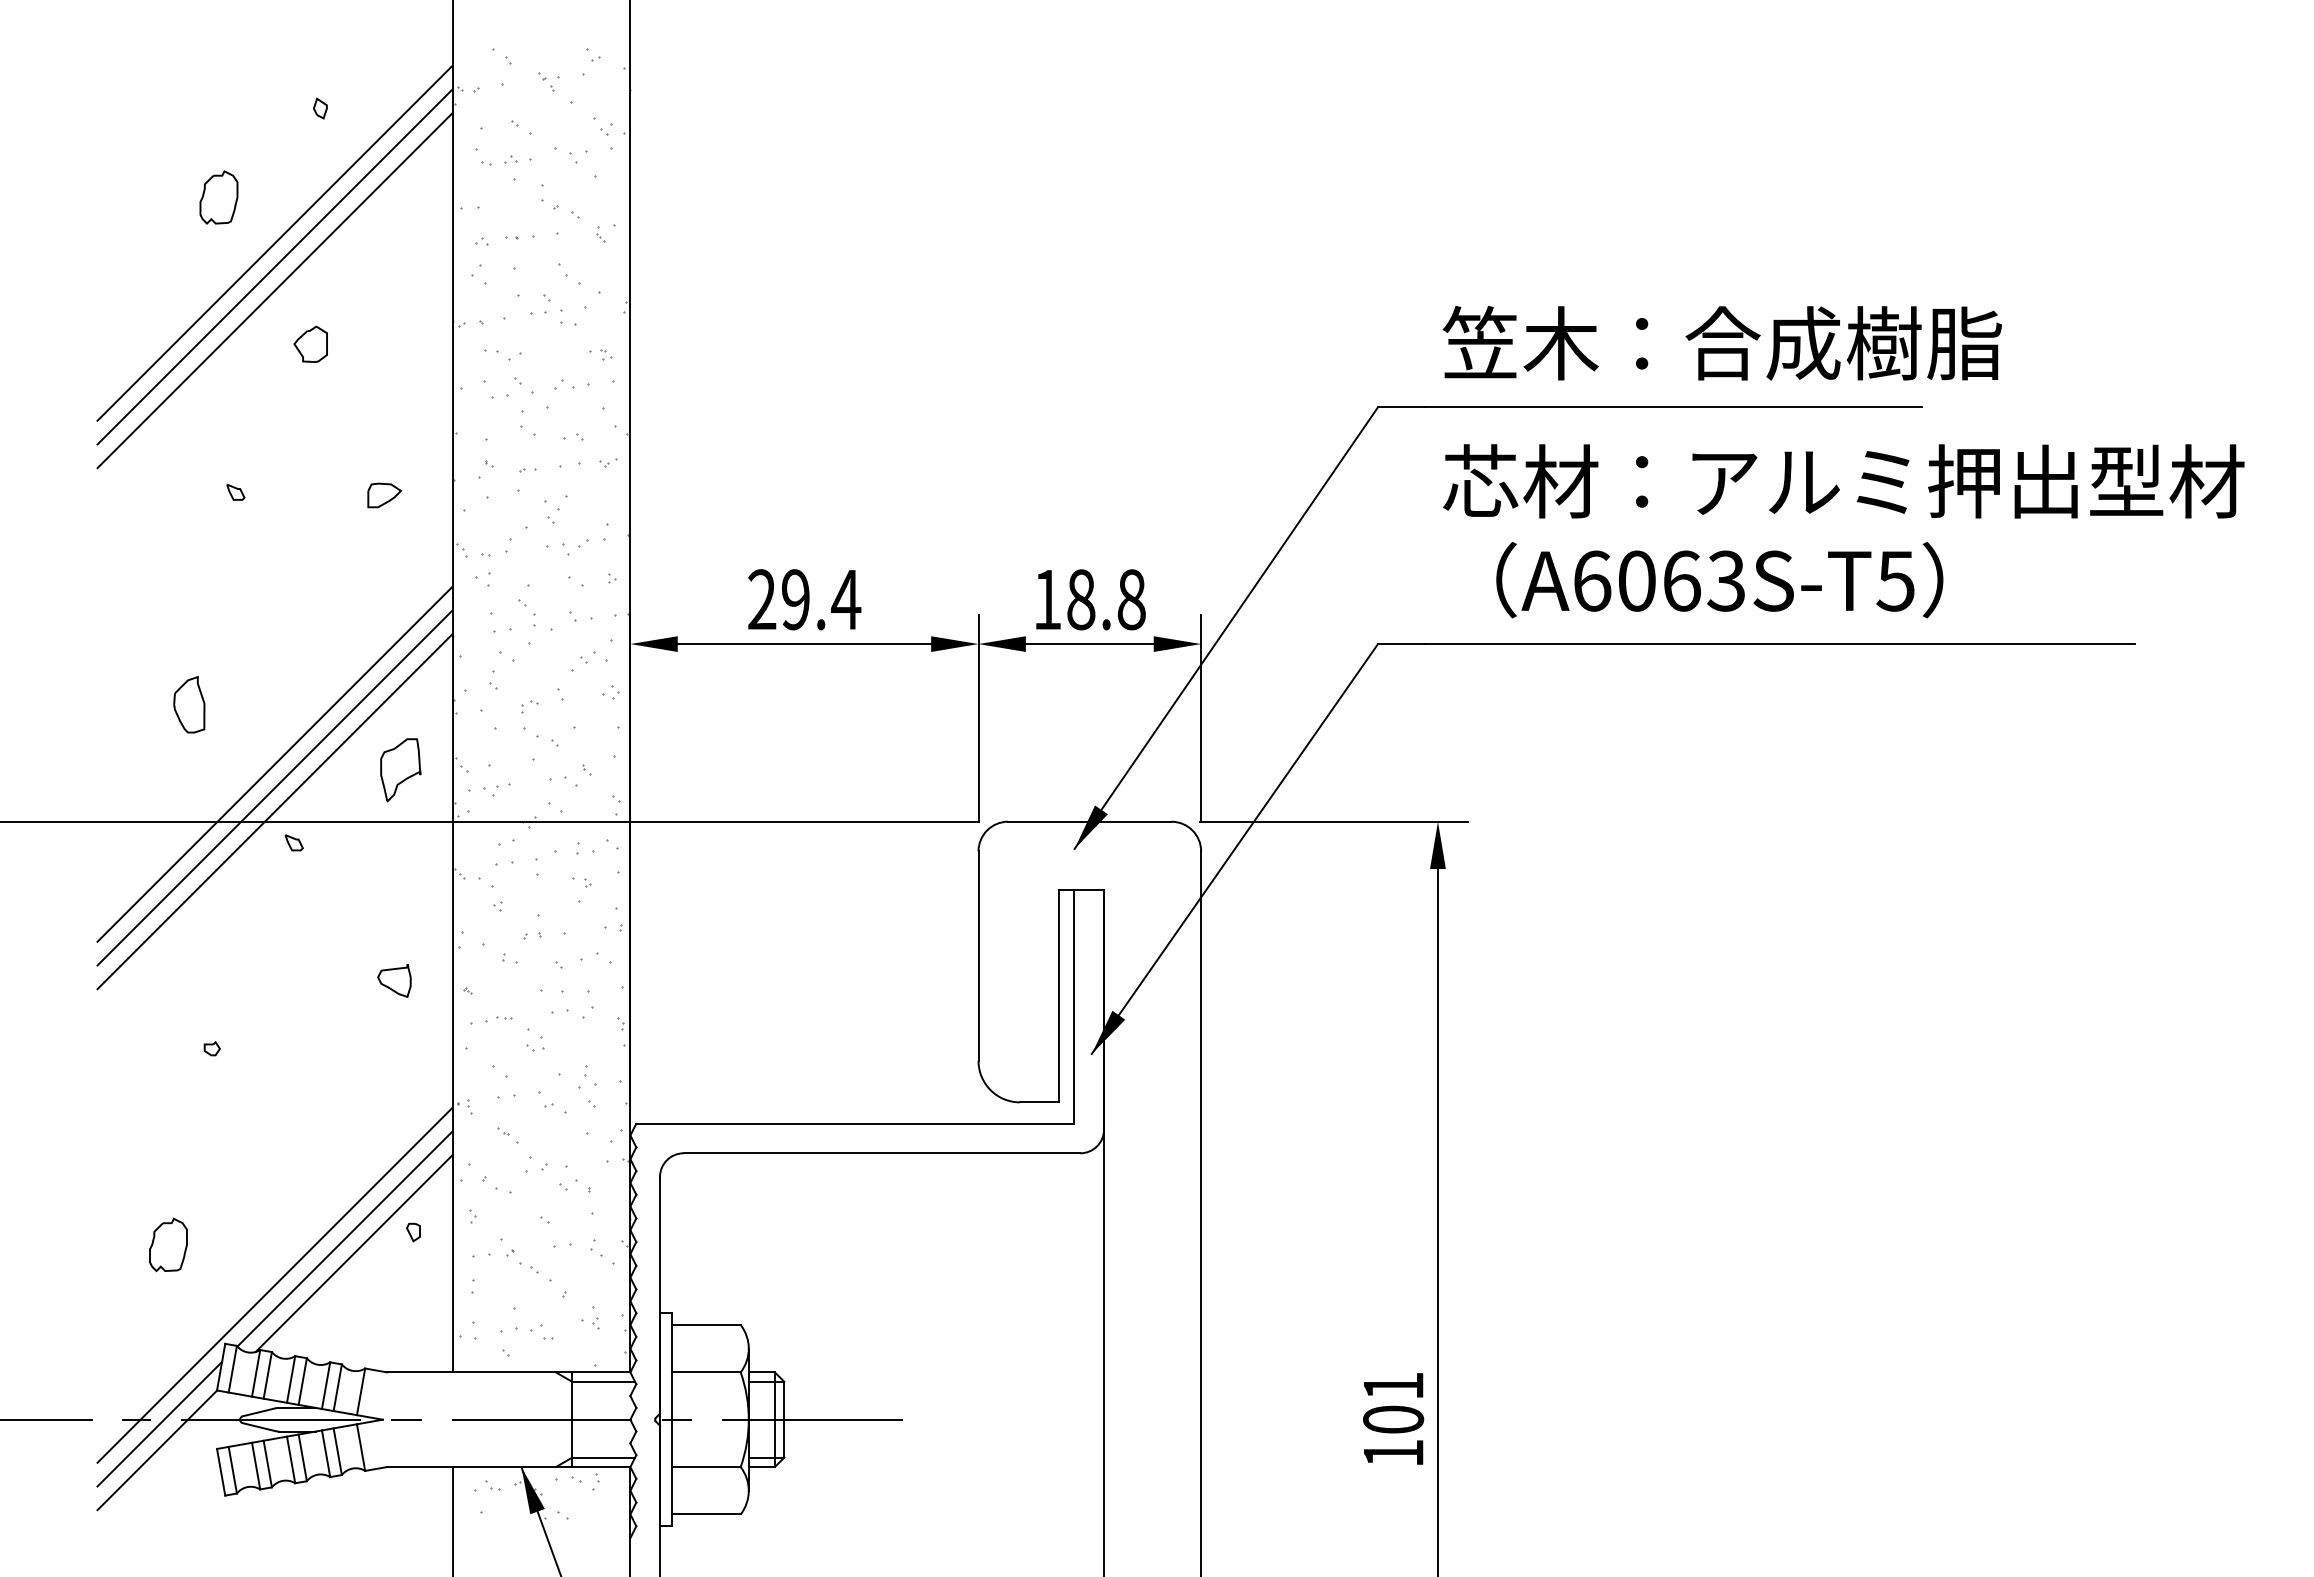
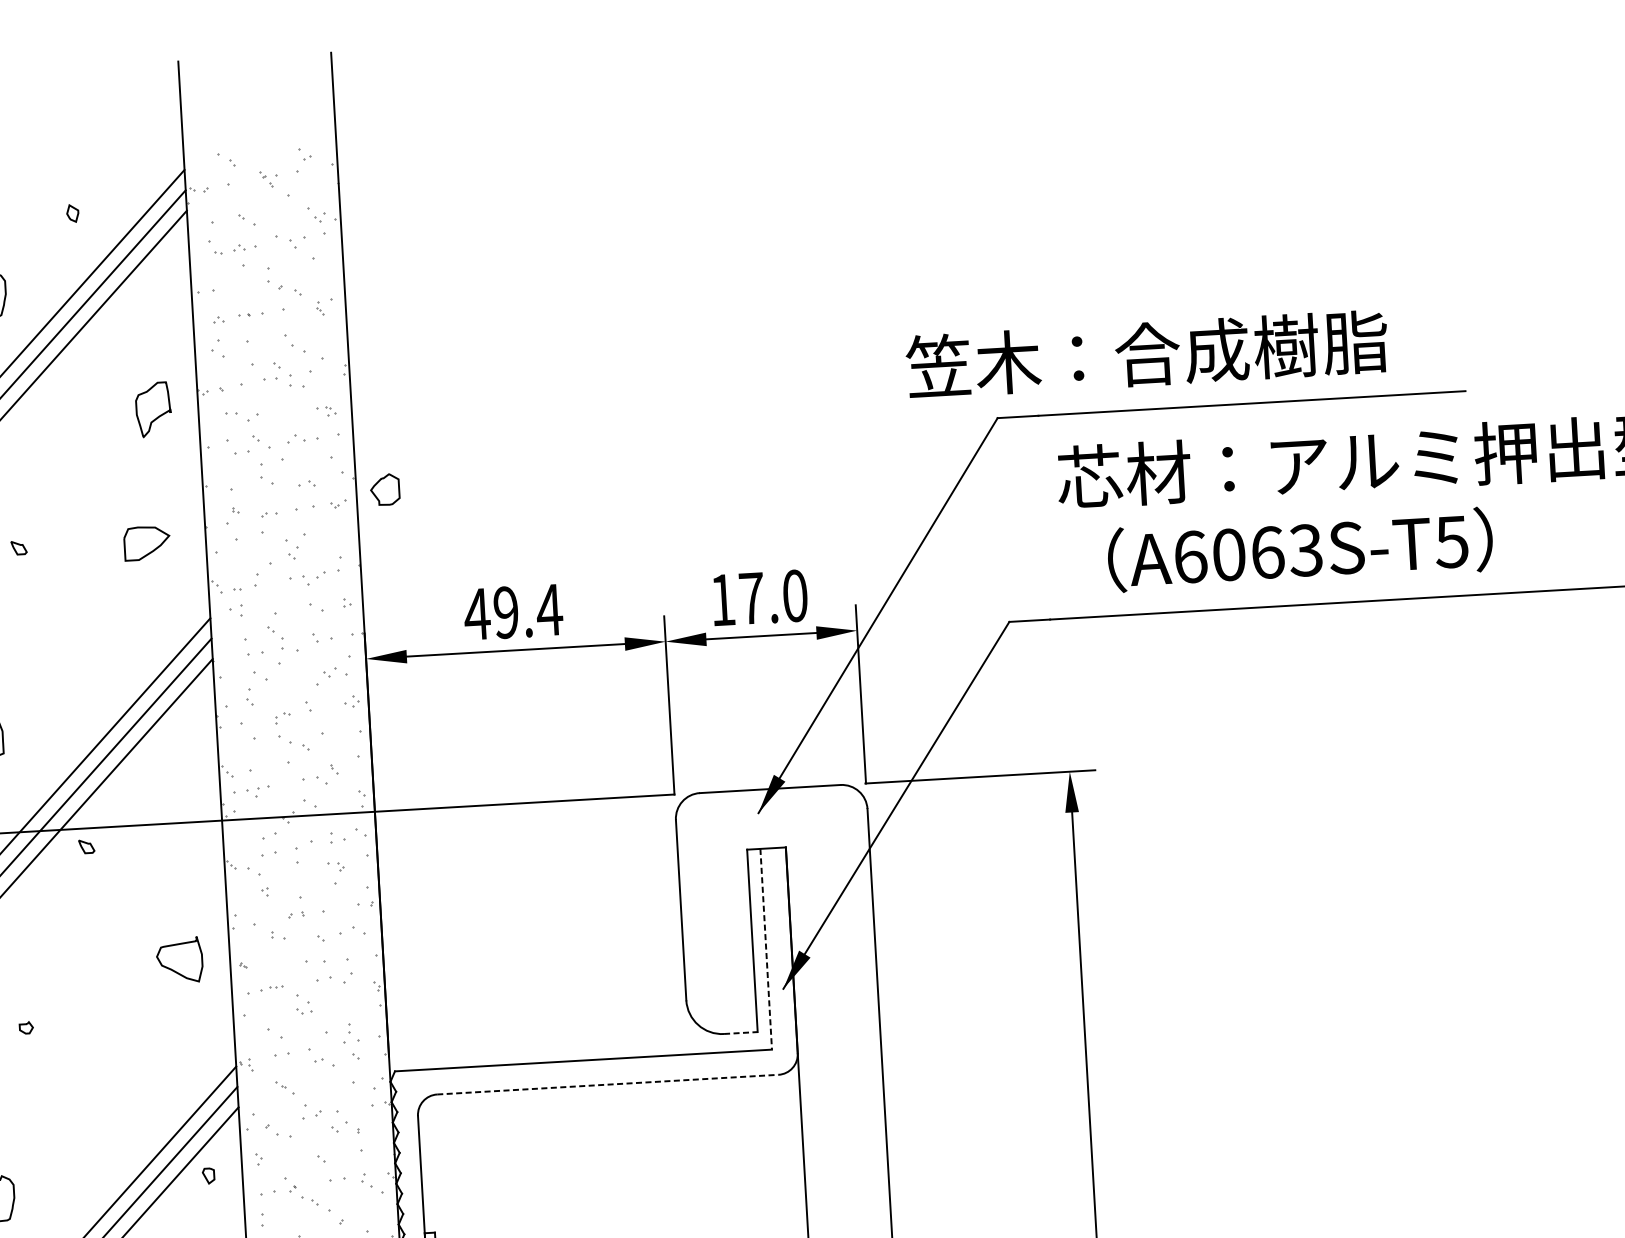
part: (310, 343) -> (384, 489), moved
text: (1721, 343) -> (1146, 354), moved
part: (384, 495) -> (147, 543), size x1.6
text: (761, 599) -> (476, 614), 29.4 -> 49.4
text: (1106, 599) -> (773, 596), 18.8 -> 17.0
part: (400, 770) -> (153, 410), moved
part: (394, 980) -> (179, 960), size x1.6
line: (1074, 1007) -> (766, 949), solid -> dashed
line: (1039, 1102) -> (740, 1033), solid -> dashed
line: (882, 1153) -> (608, 1084), solid -> dashed

